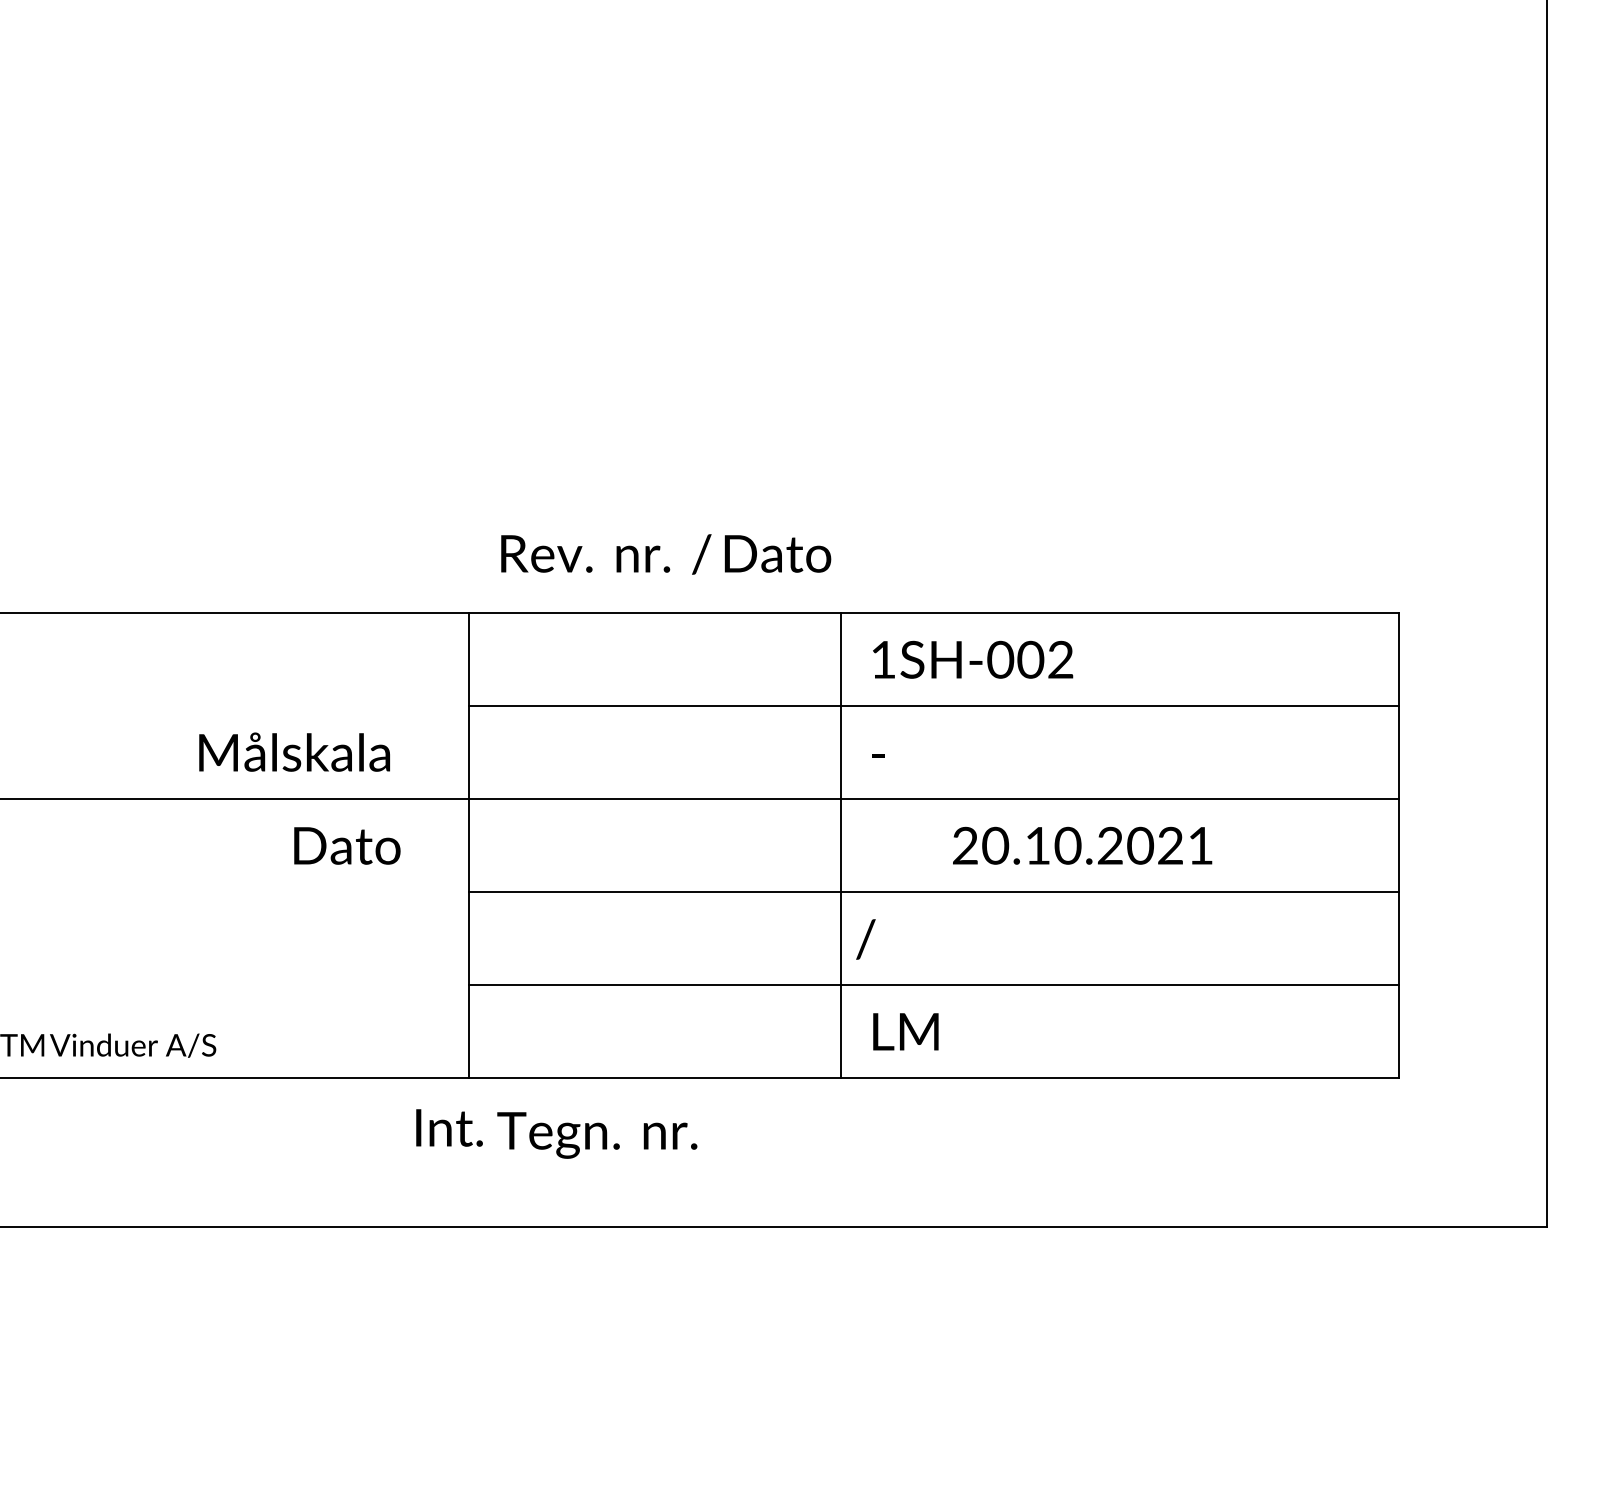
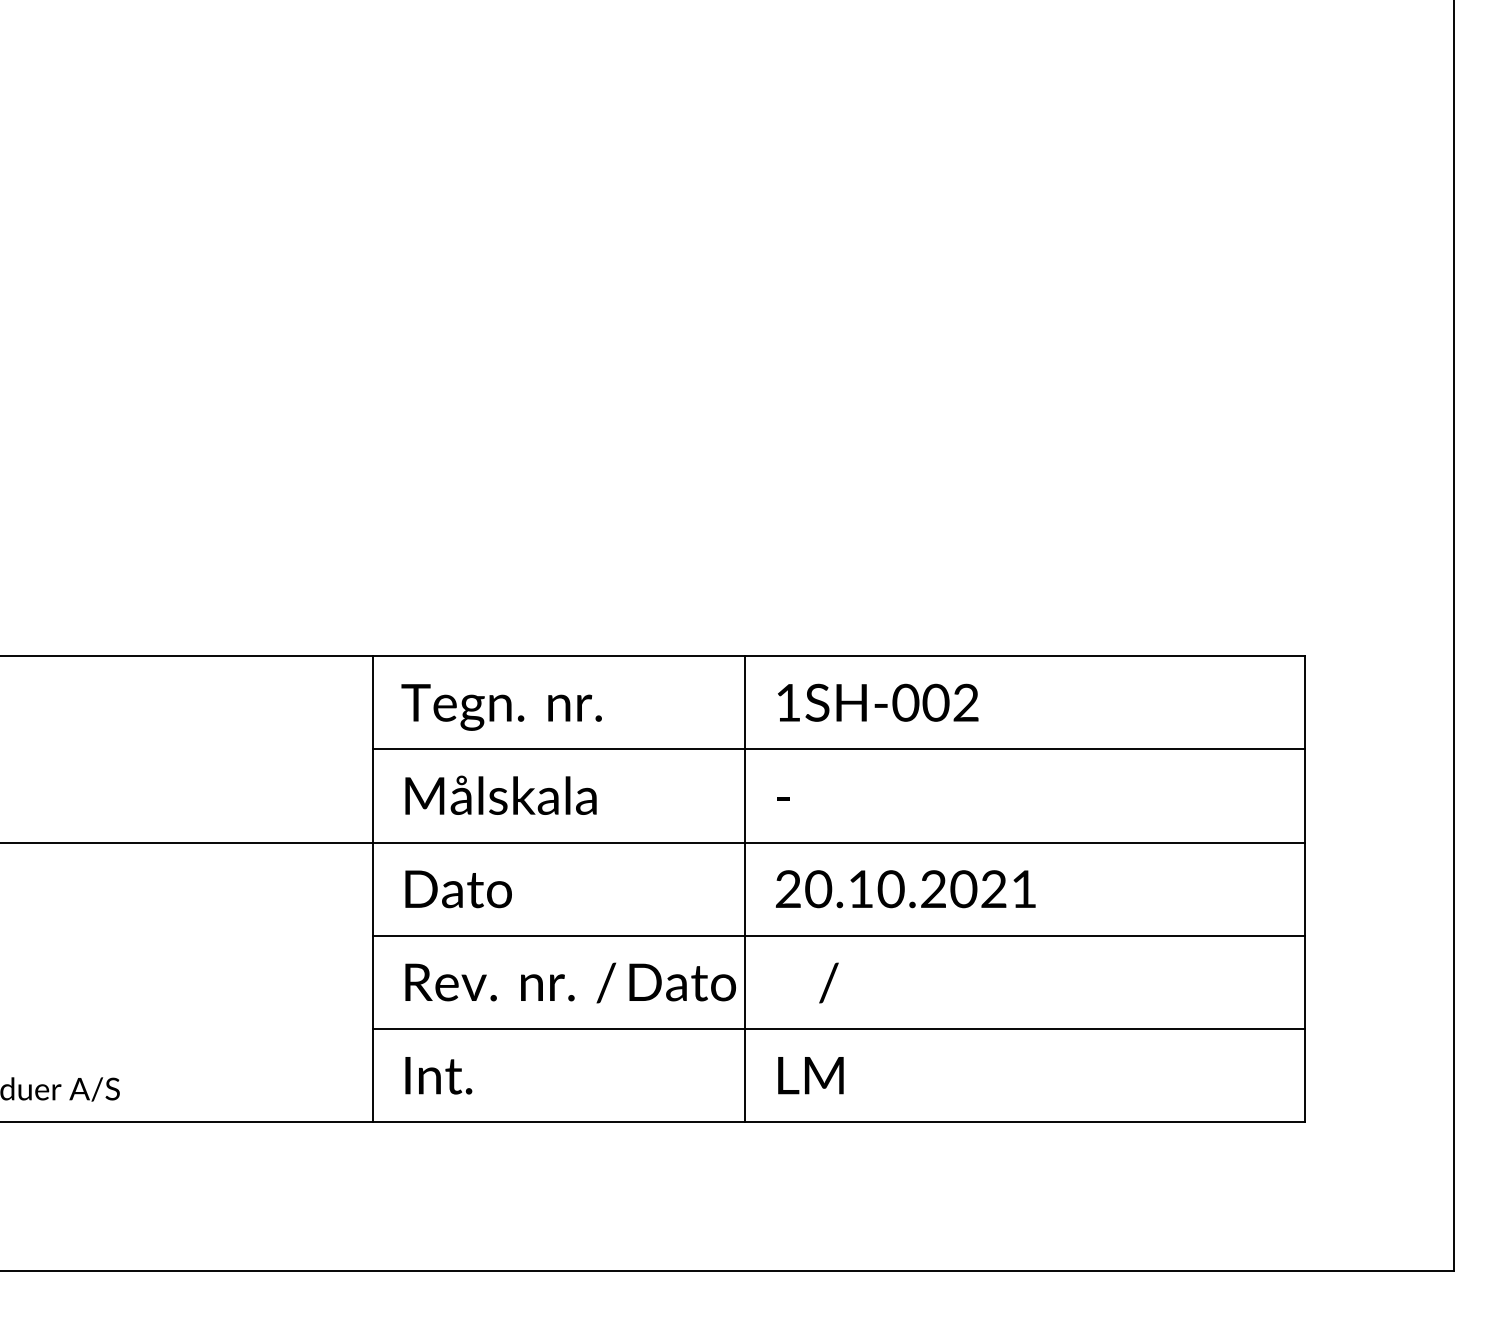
text: (666, 554) -> (571, 983), moved
text: (294, 751) -> (500, 794), moved
text: (347, 845) -> (458, 888), moved
text: (1082, 845) -> (905, 888), moved
text: (865, 939) -> (828, 983), moved
text: (449, 1127) -> (438, 1075), moved
text: (597, 1135) -> (501, 707), moved

